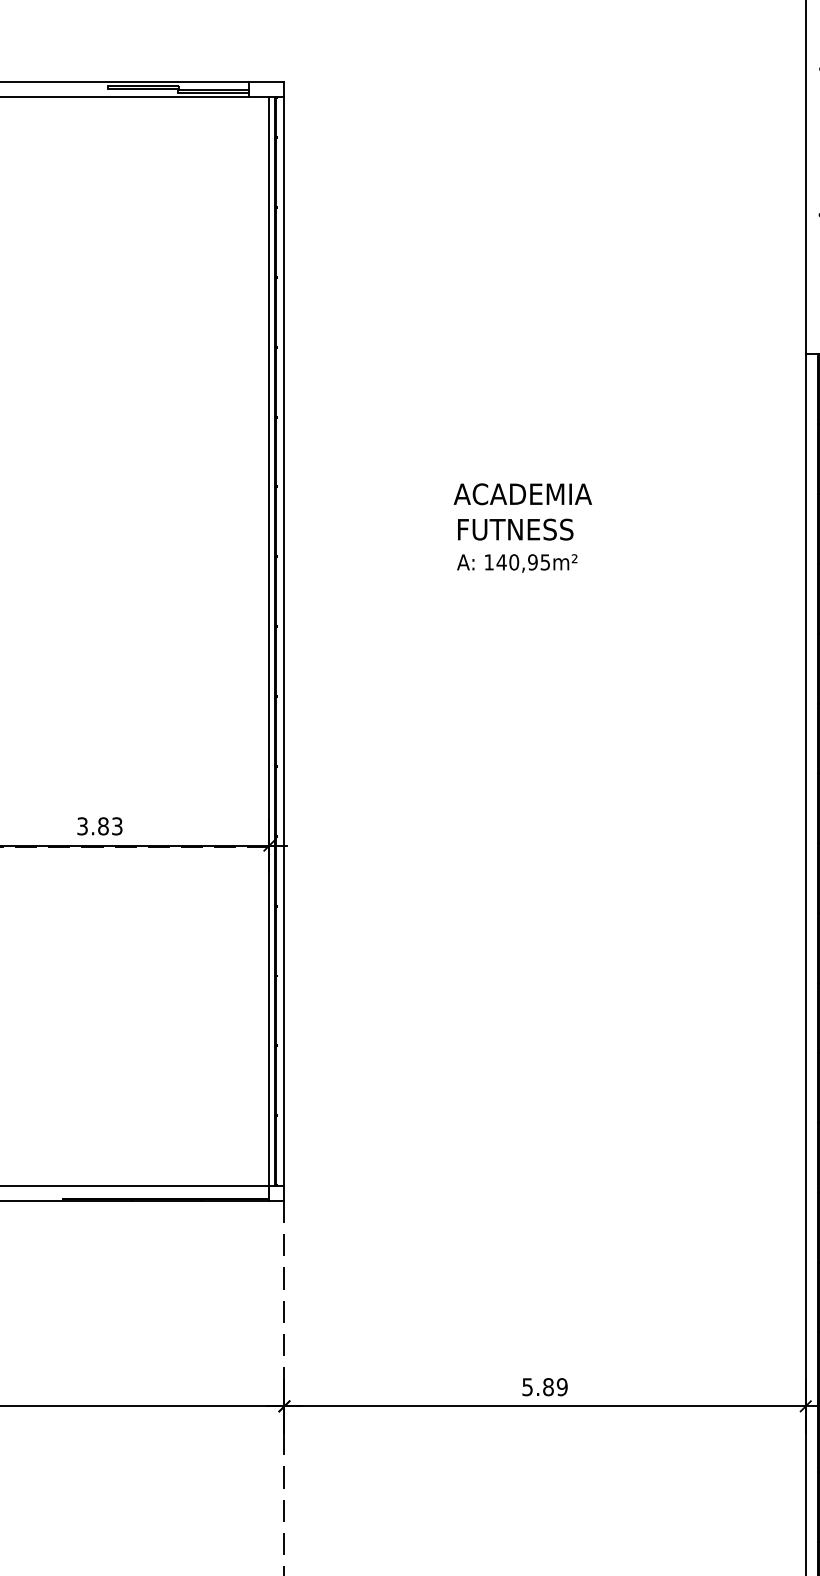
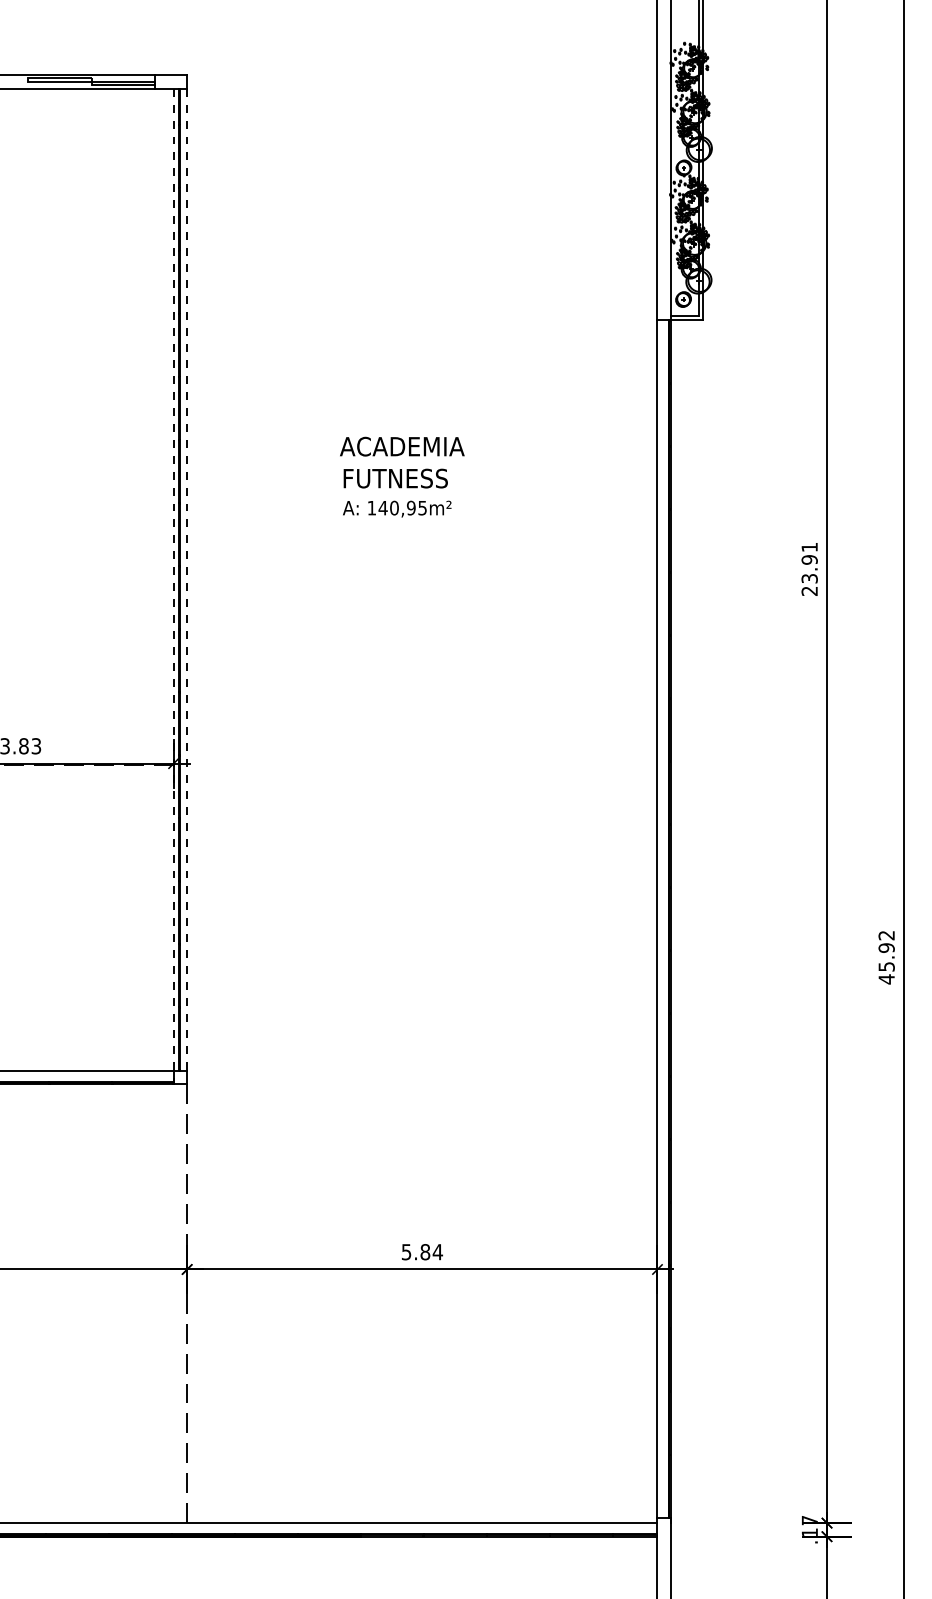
line: (284, 642) -> (187, 580), solid -> dashed
line: (269, 649) -> (173, 586), solid -> dashed
text: (561, 1387) -> (437, 1252), 5.89 -> 5.84

